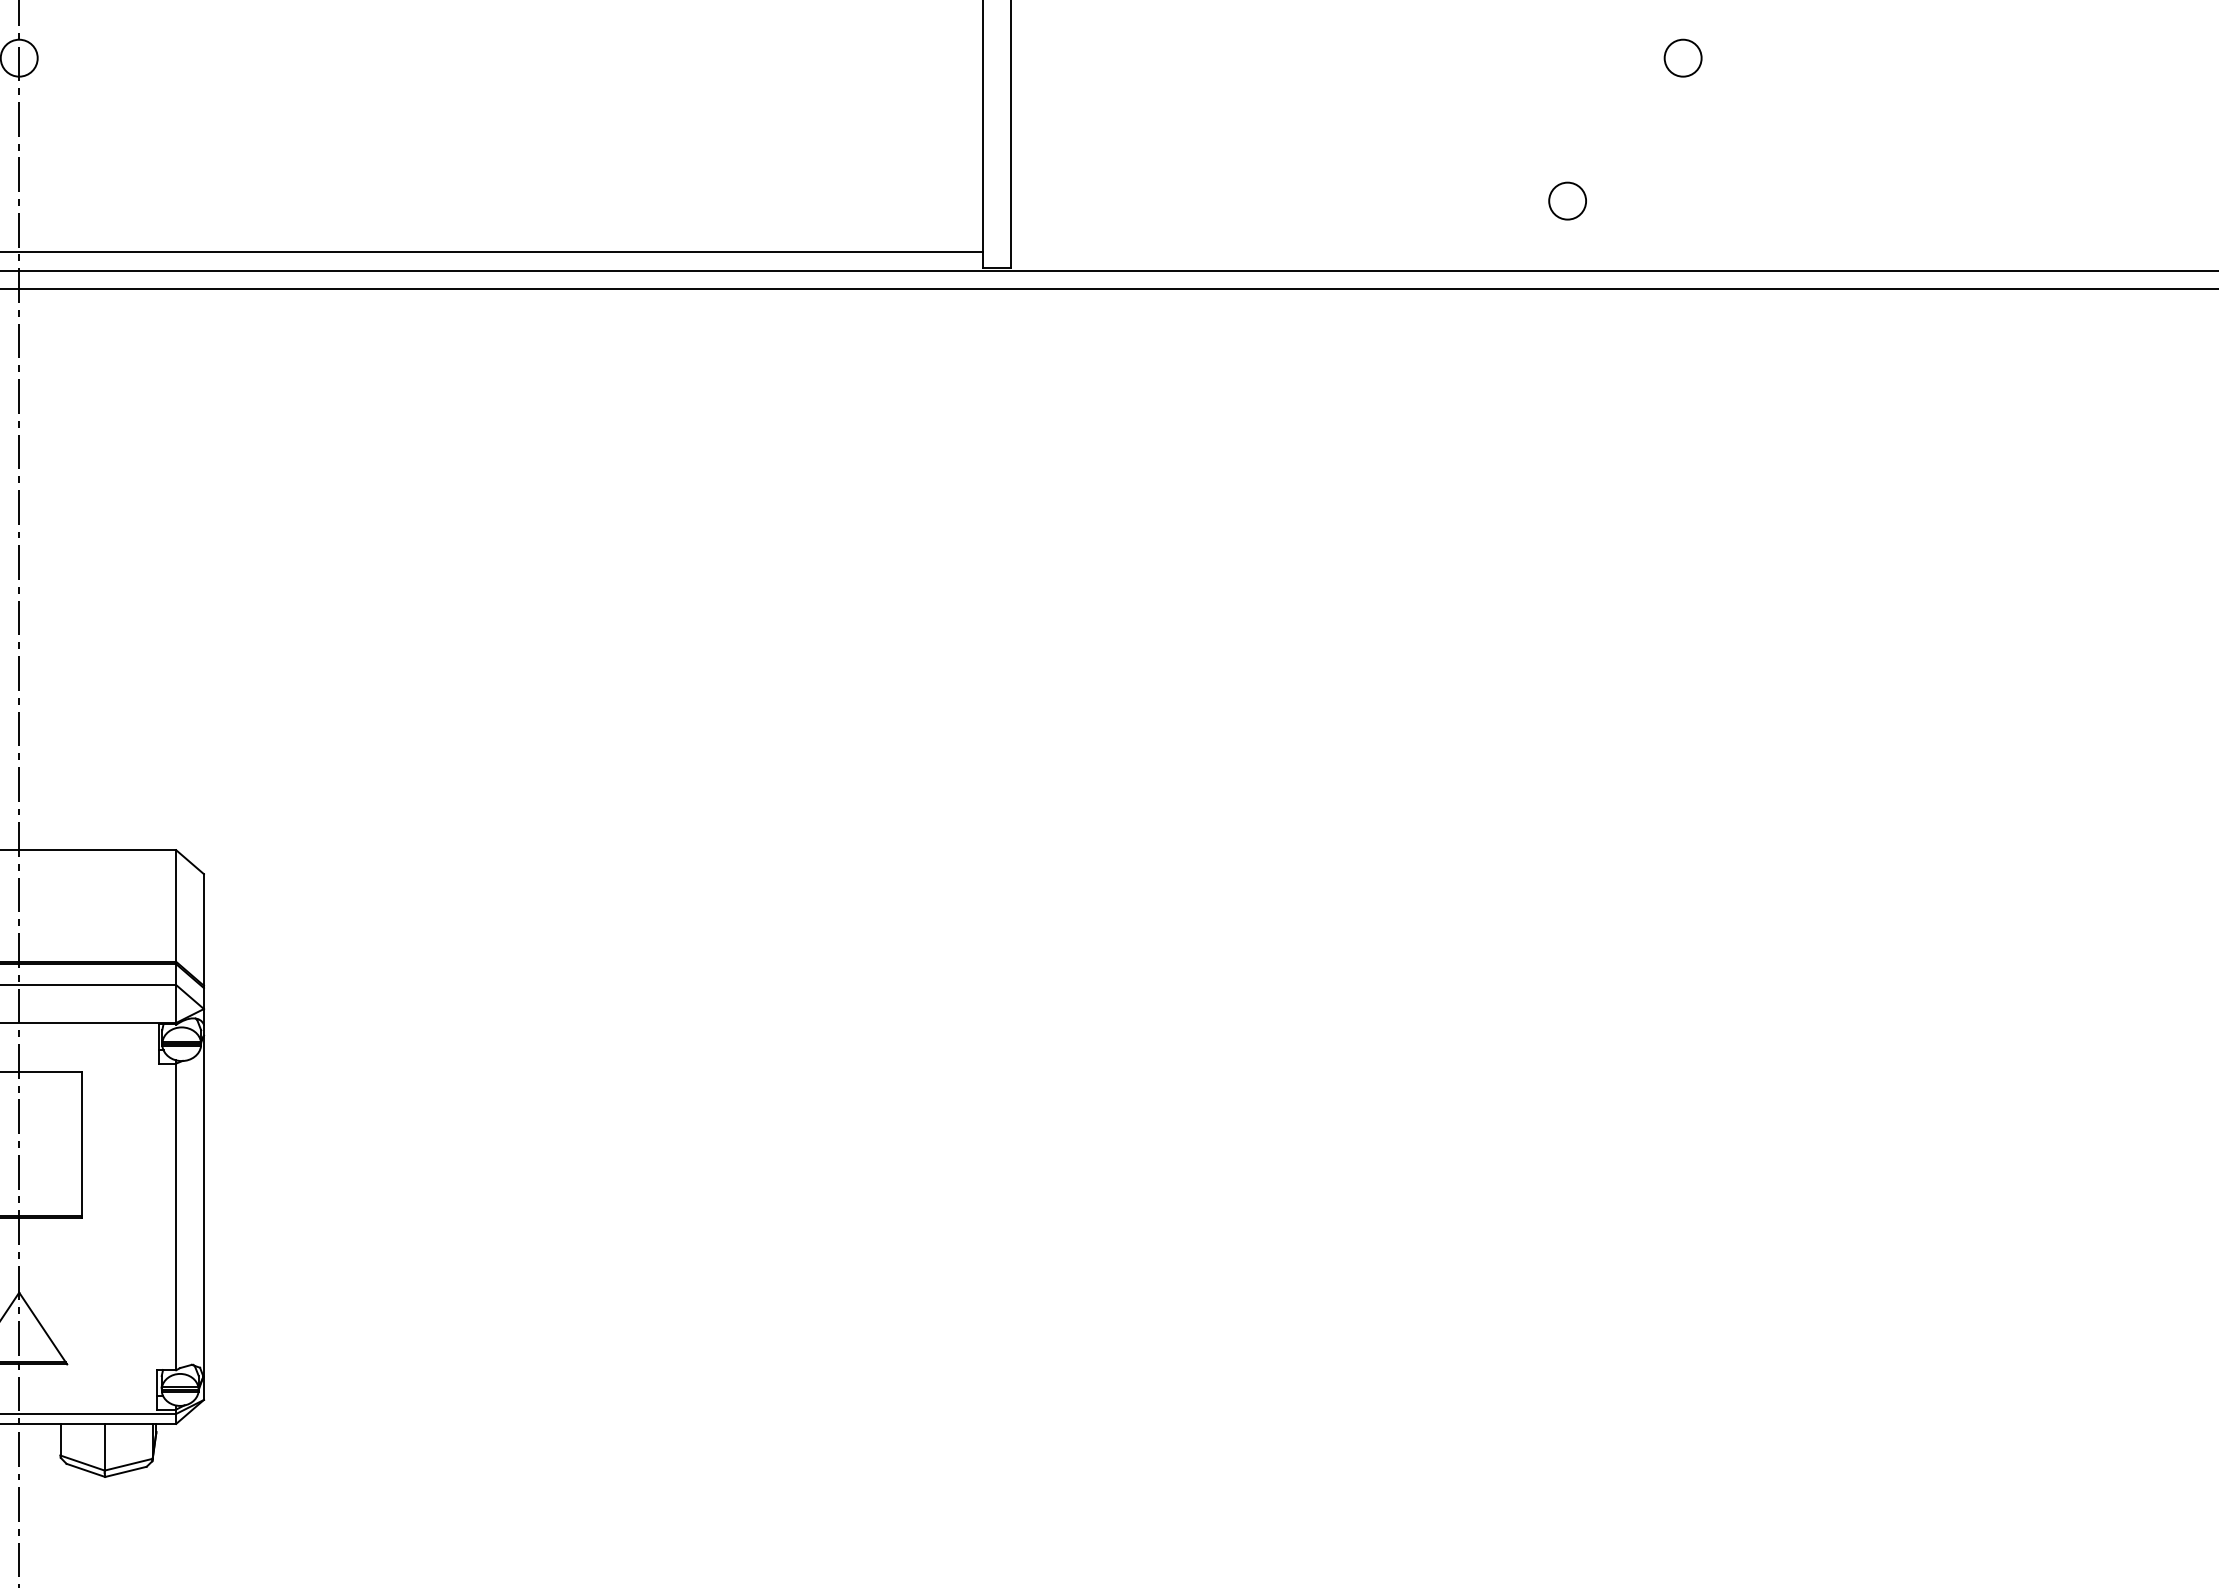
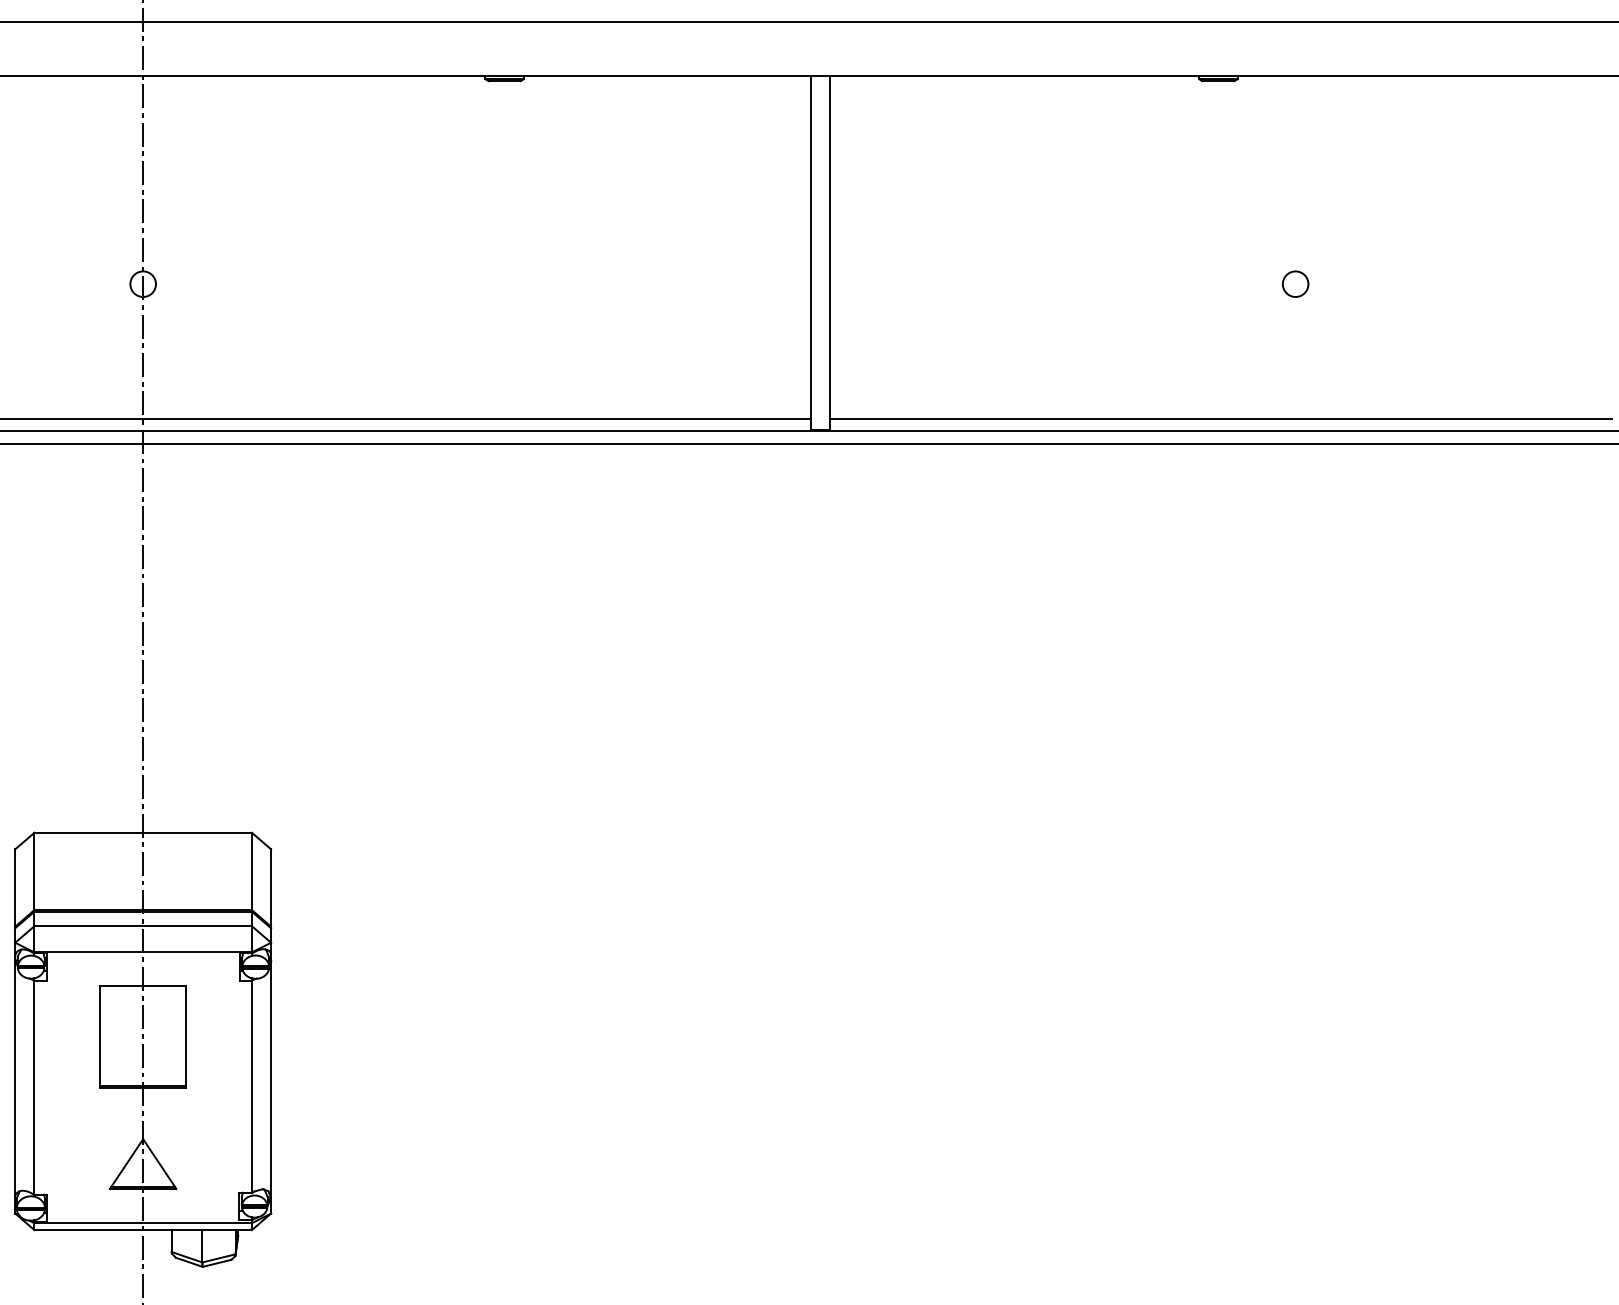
circle: (1567, 200) -> (1215, 382), removed
line: (1574, 252) -> (1220, 418), added

